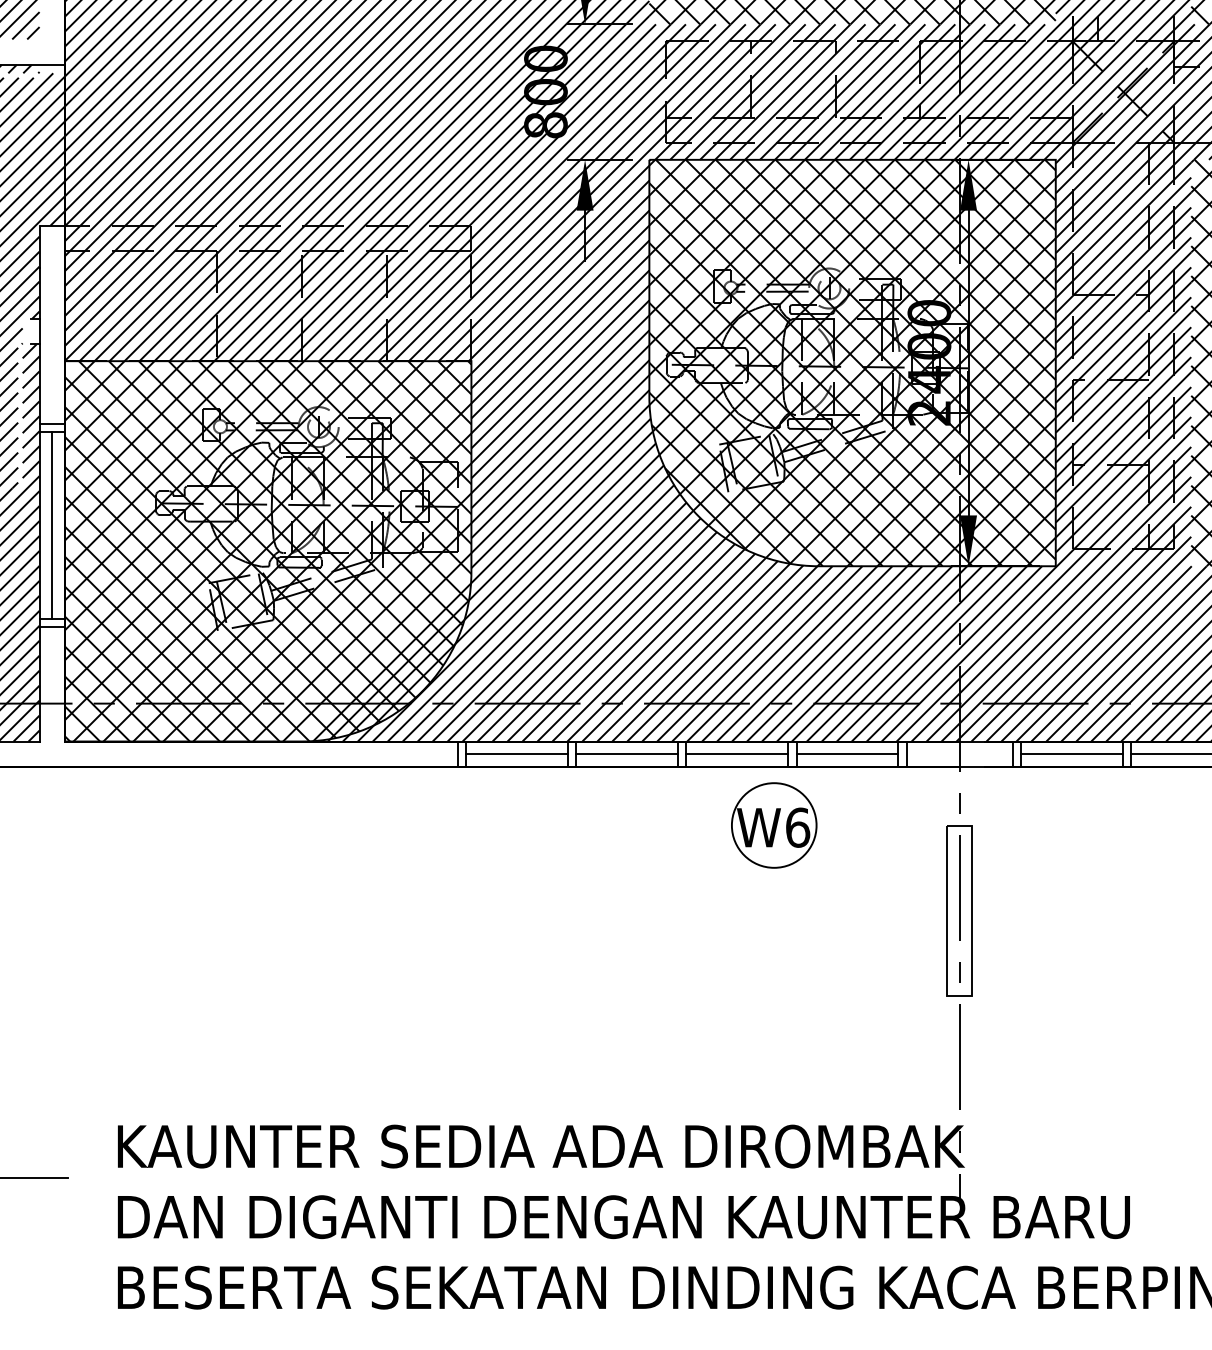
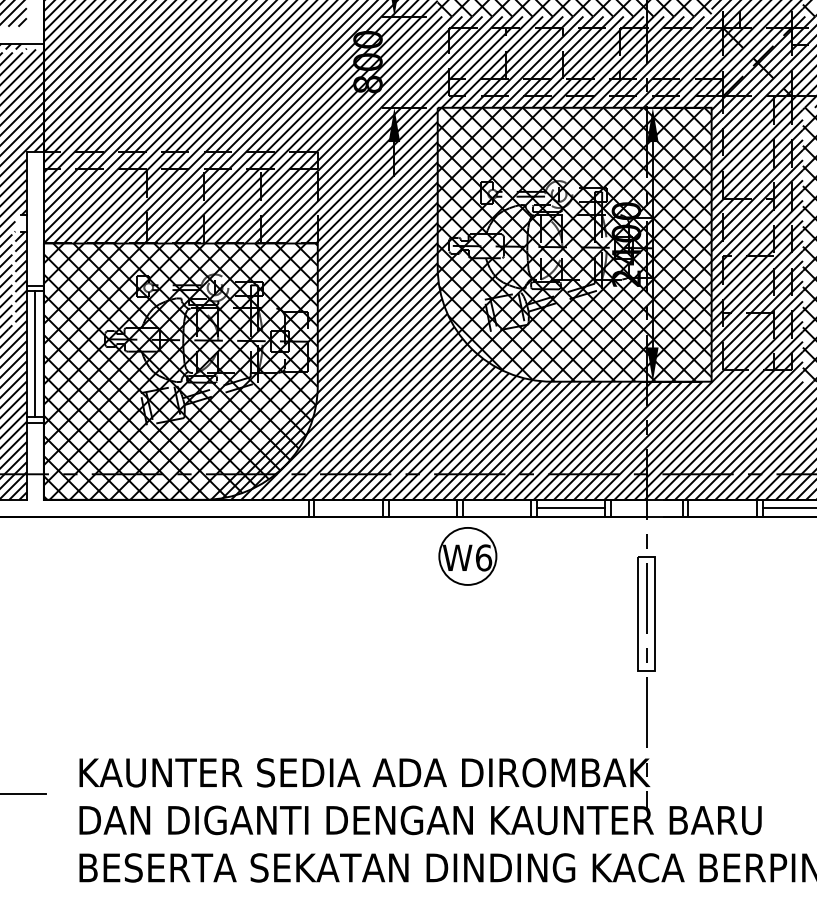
line: (516, 754) -> (348, 508), removed
line: (626, 754) -> (422, 508), removed
line: (736, 754) -> (496, 508), removed
line: (1071, 754) -> (722, 508), removed
part: (773, 825) -> (467, 556), moved

